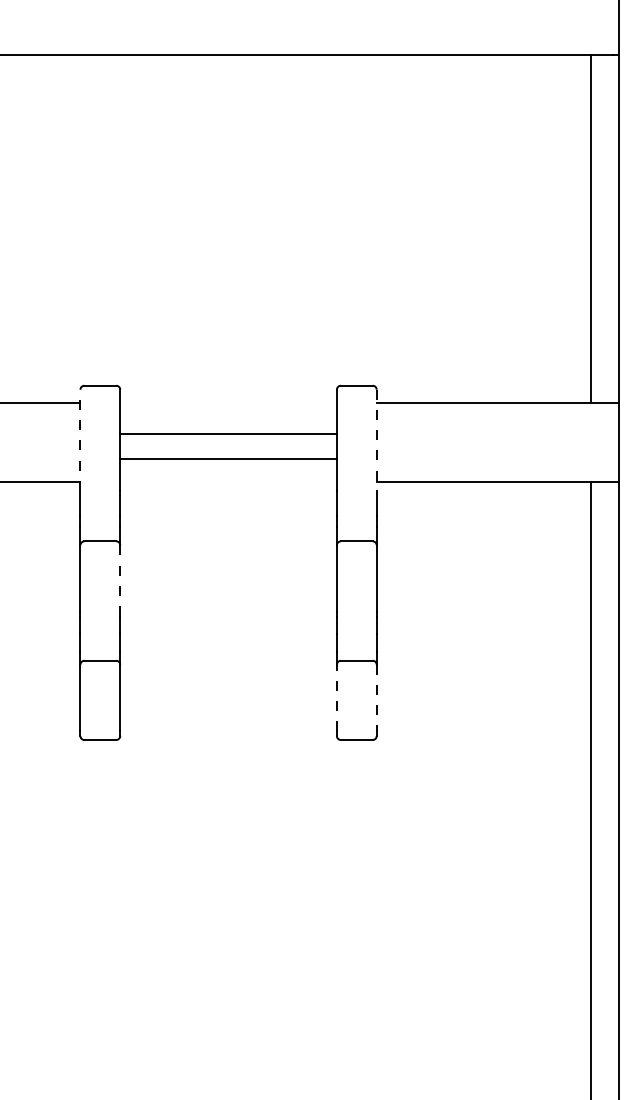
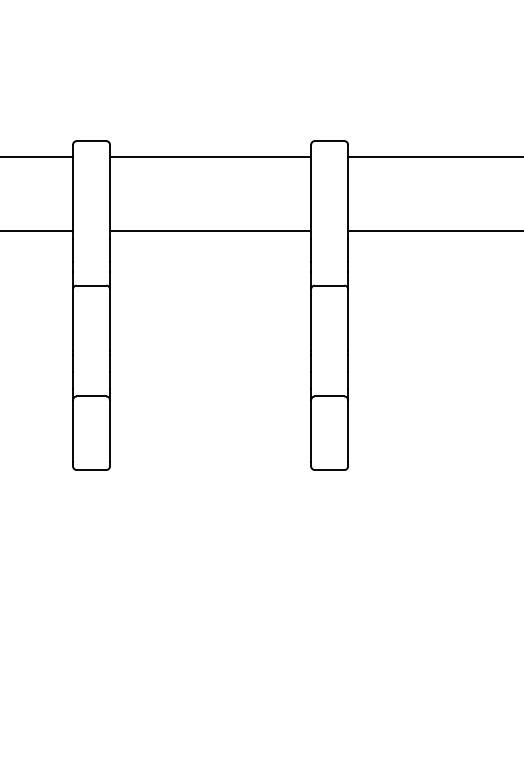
line: (228, 433) -> (210, 156), moved
line: (80, 440) -> (73, 191), dashed -> solid
line: (376, 440) -> (347, 191), dashed -> solid
line: (228, 459) -> (210, 230), moved
line: (120, 579) -> (110, 321), dashed -> solid
line: (336, 697) -> (310, 430), dashed -> solid
line: (376, 698) -> (347, 431), dashed -> solid

